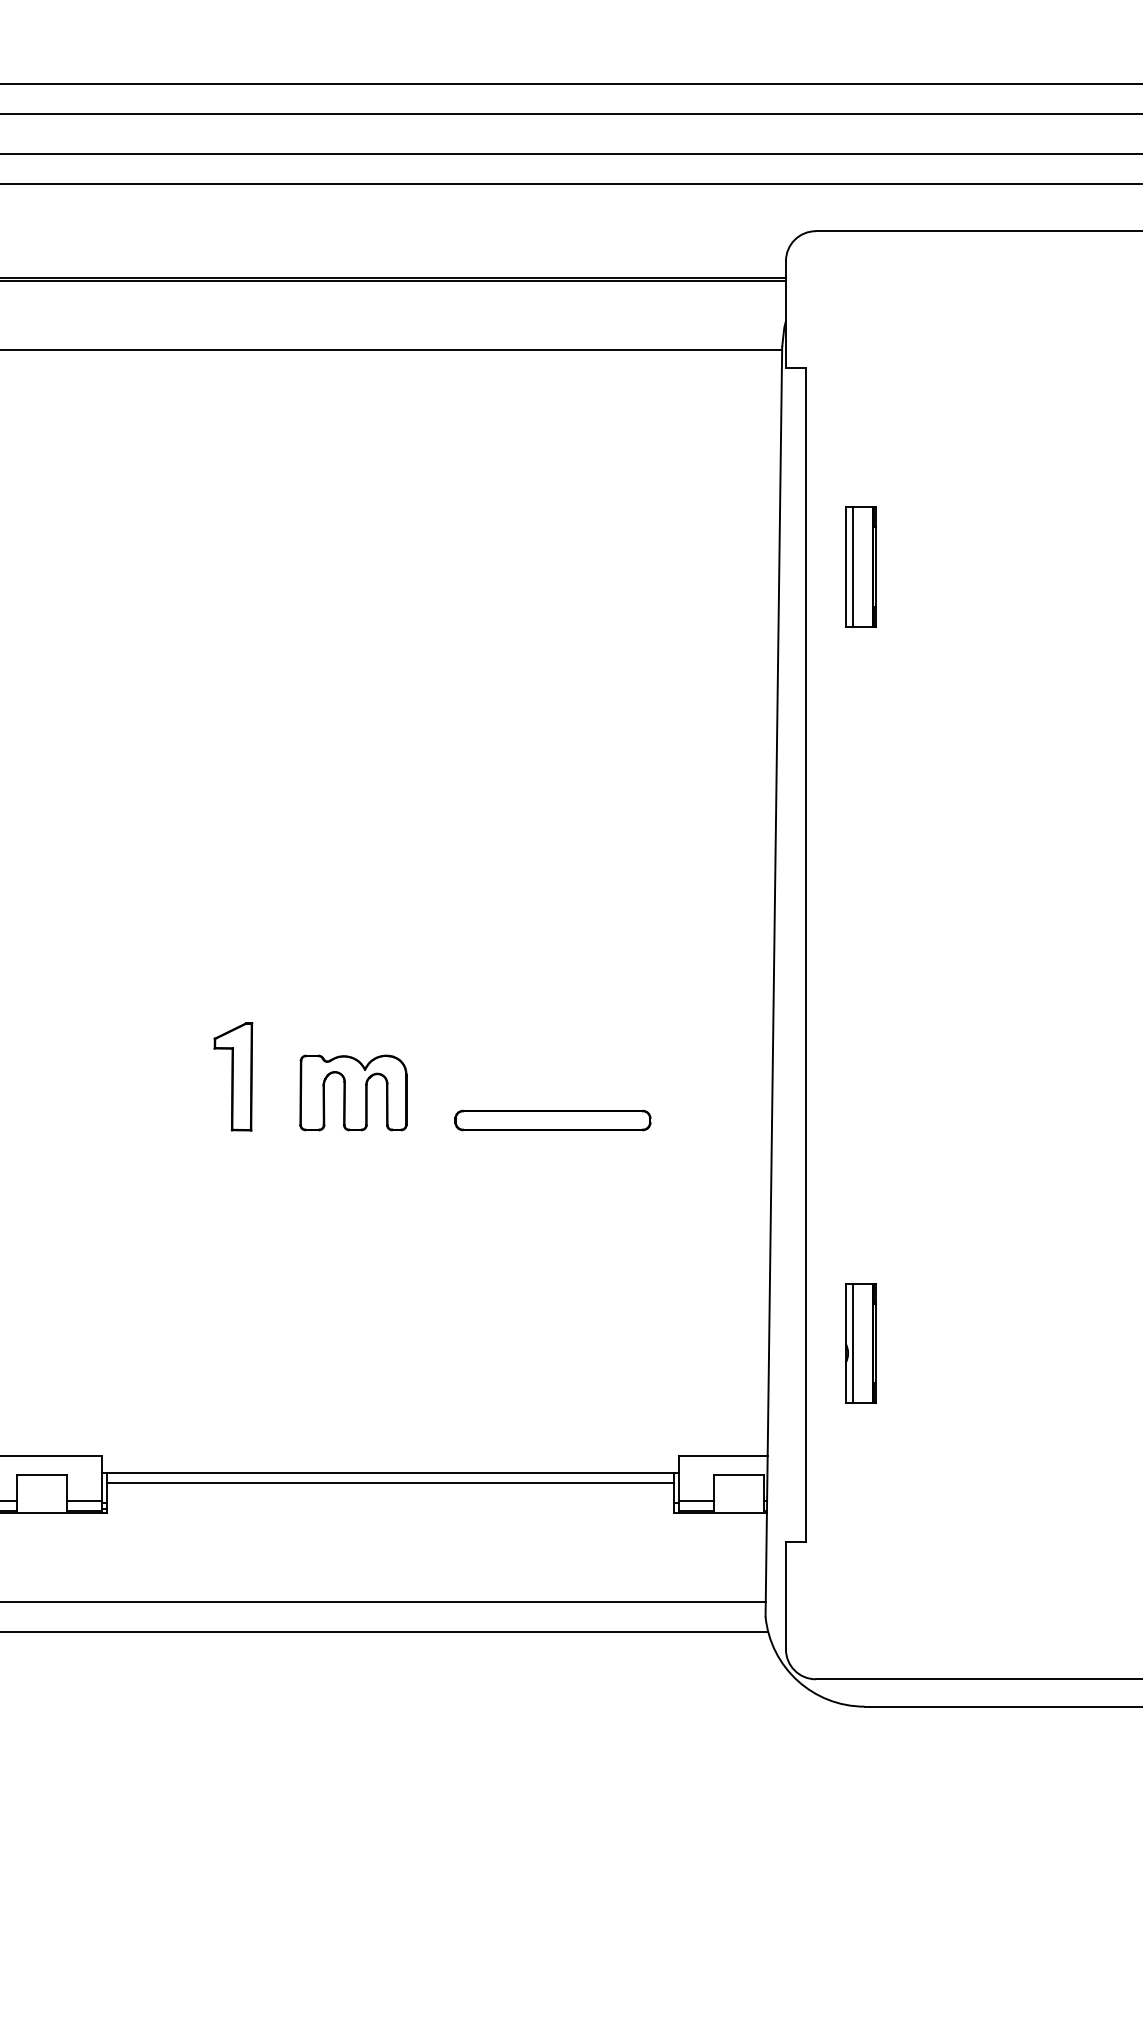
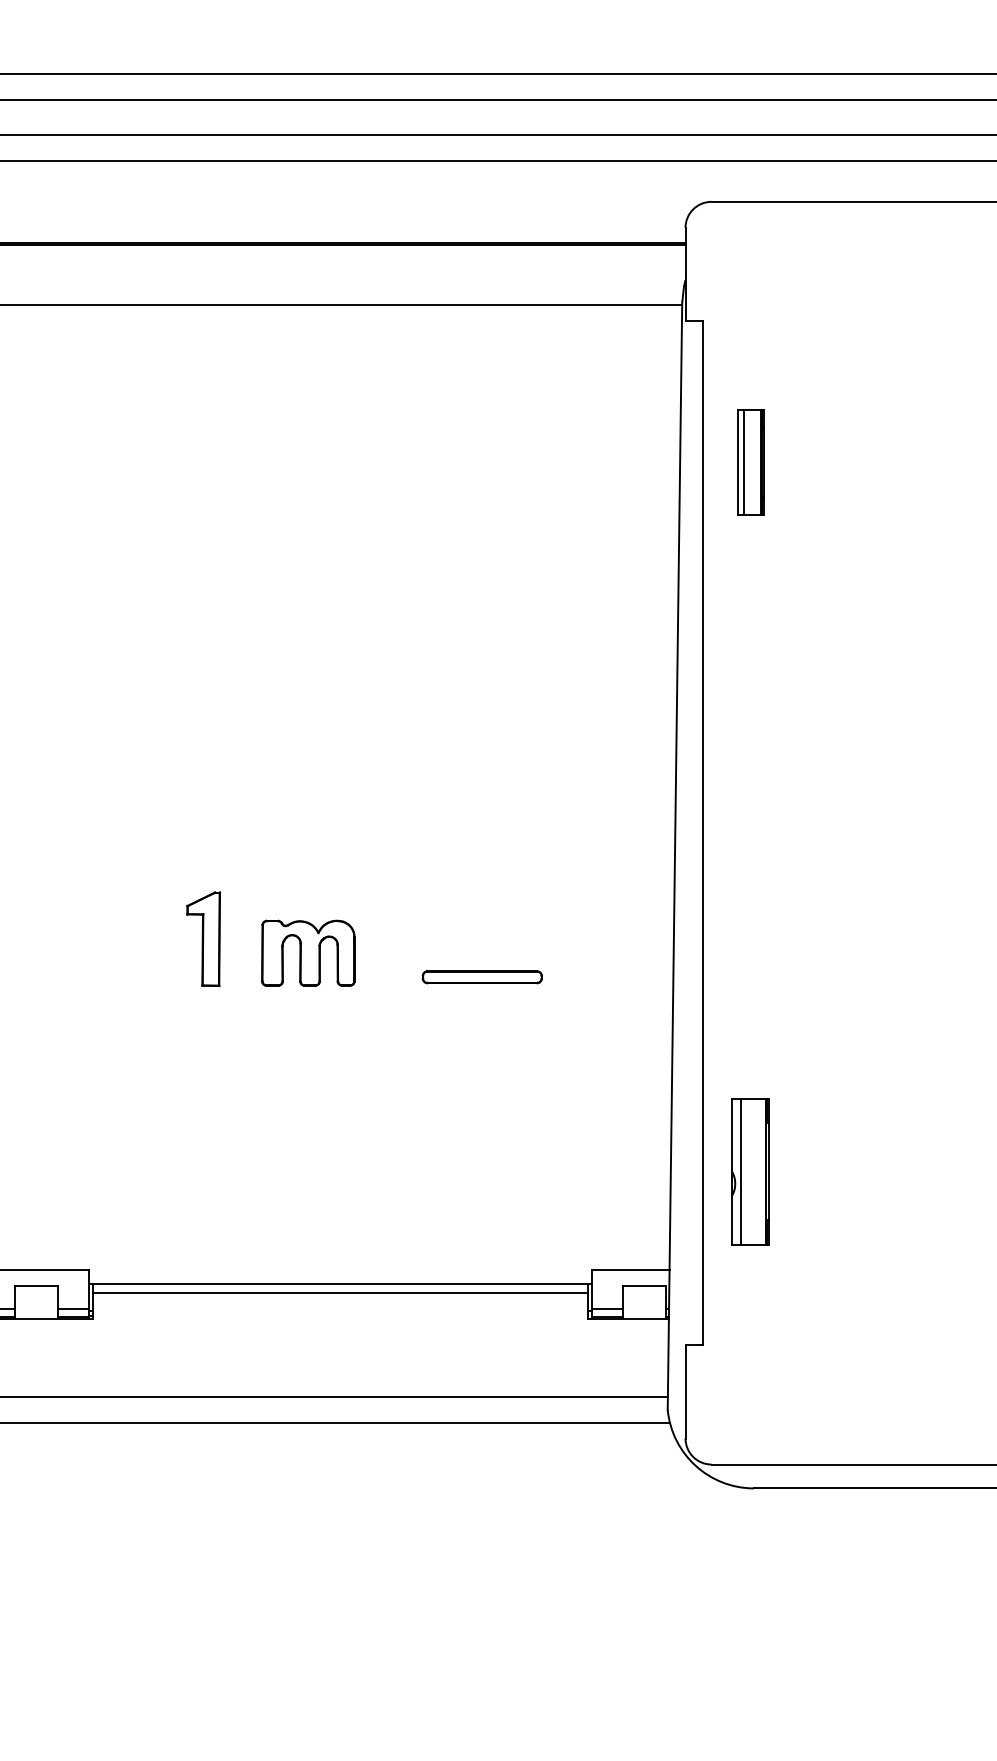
part: (860, 566) -> (750, 461), moved
part: (552, 1120) -> (481, 977), size x0.7
part: (860, 1343) -> (750, 1171), size x1.4

